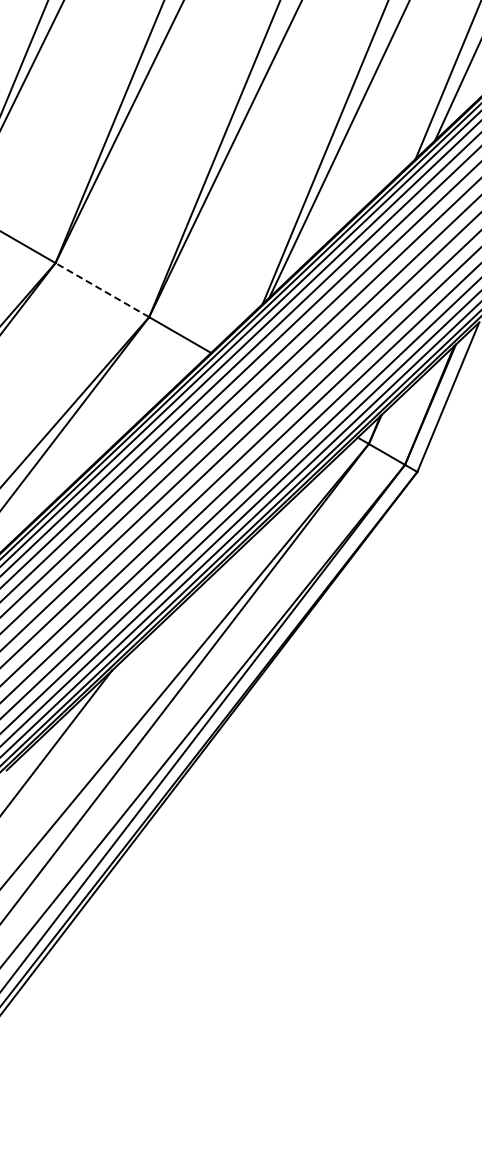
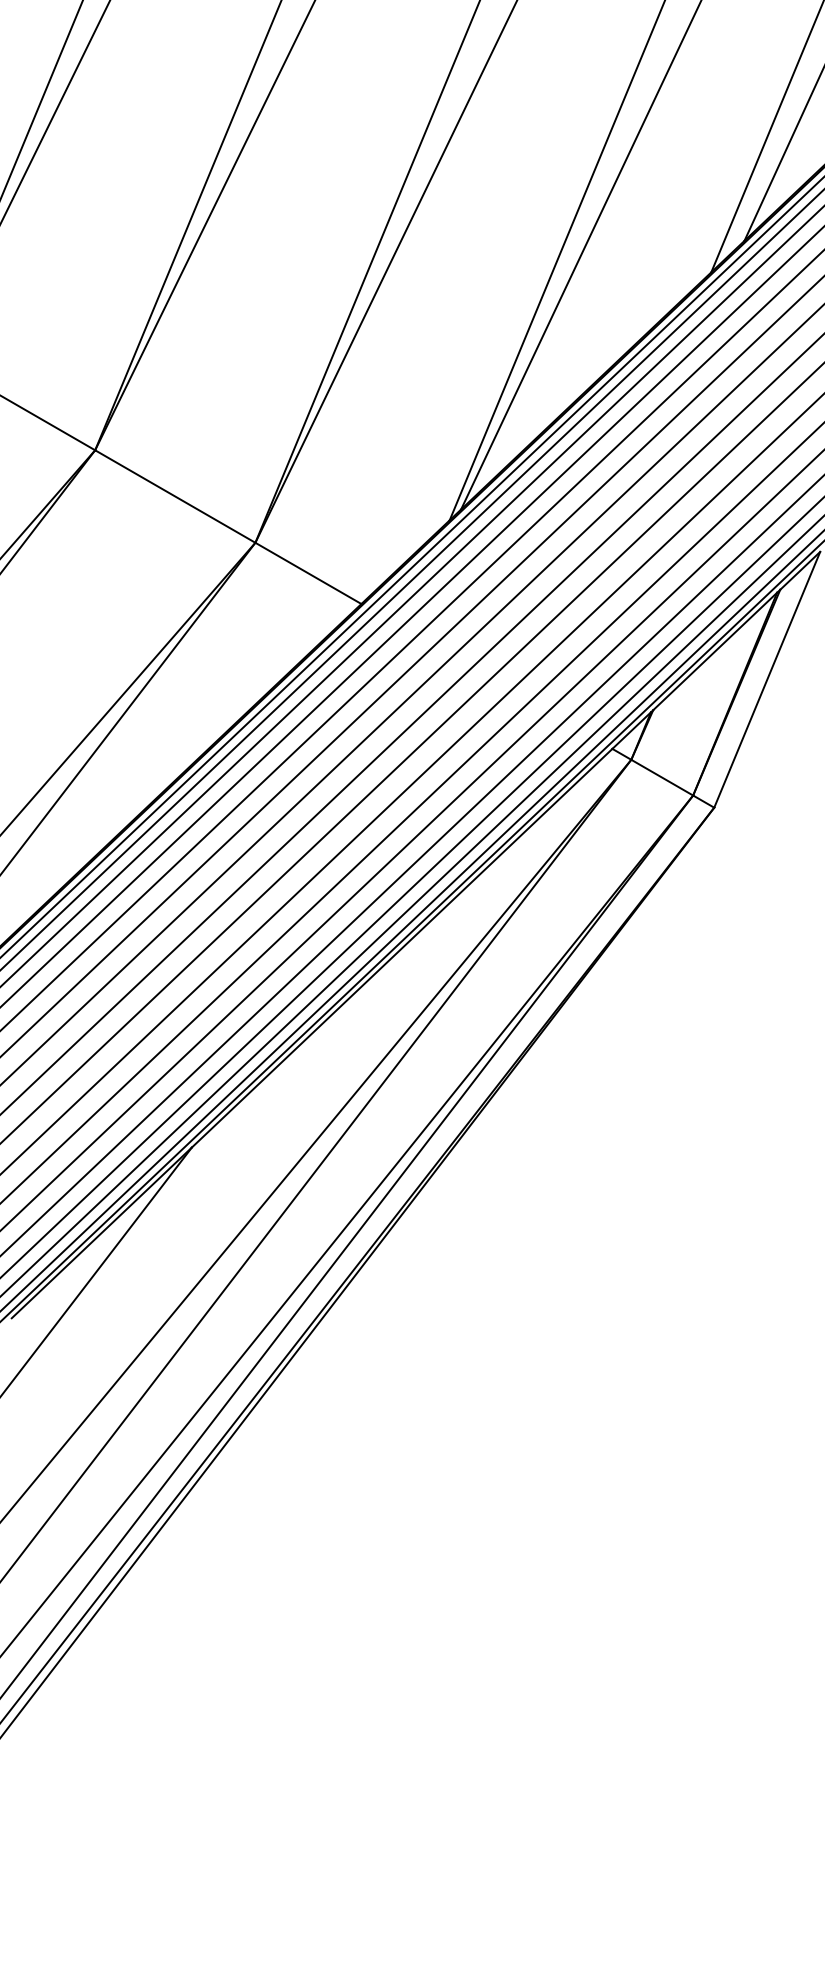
line: (101, 289) -> (173, 495), dashed -> solid

